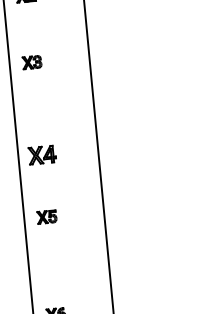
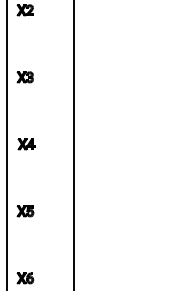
part: (31, 62) -> (24, 77), moved
part: (42, 155) -> (26, 144), size x0.71
part: (46, 217) -> (25, 211), moved

